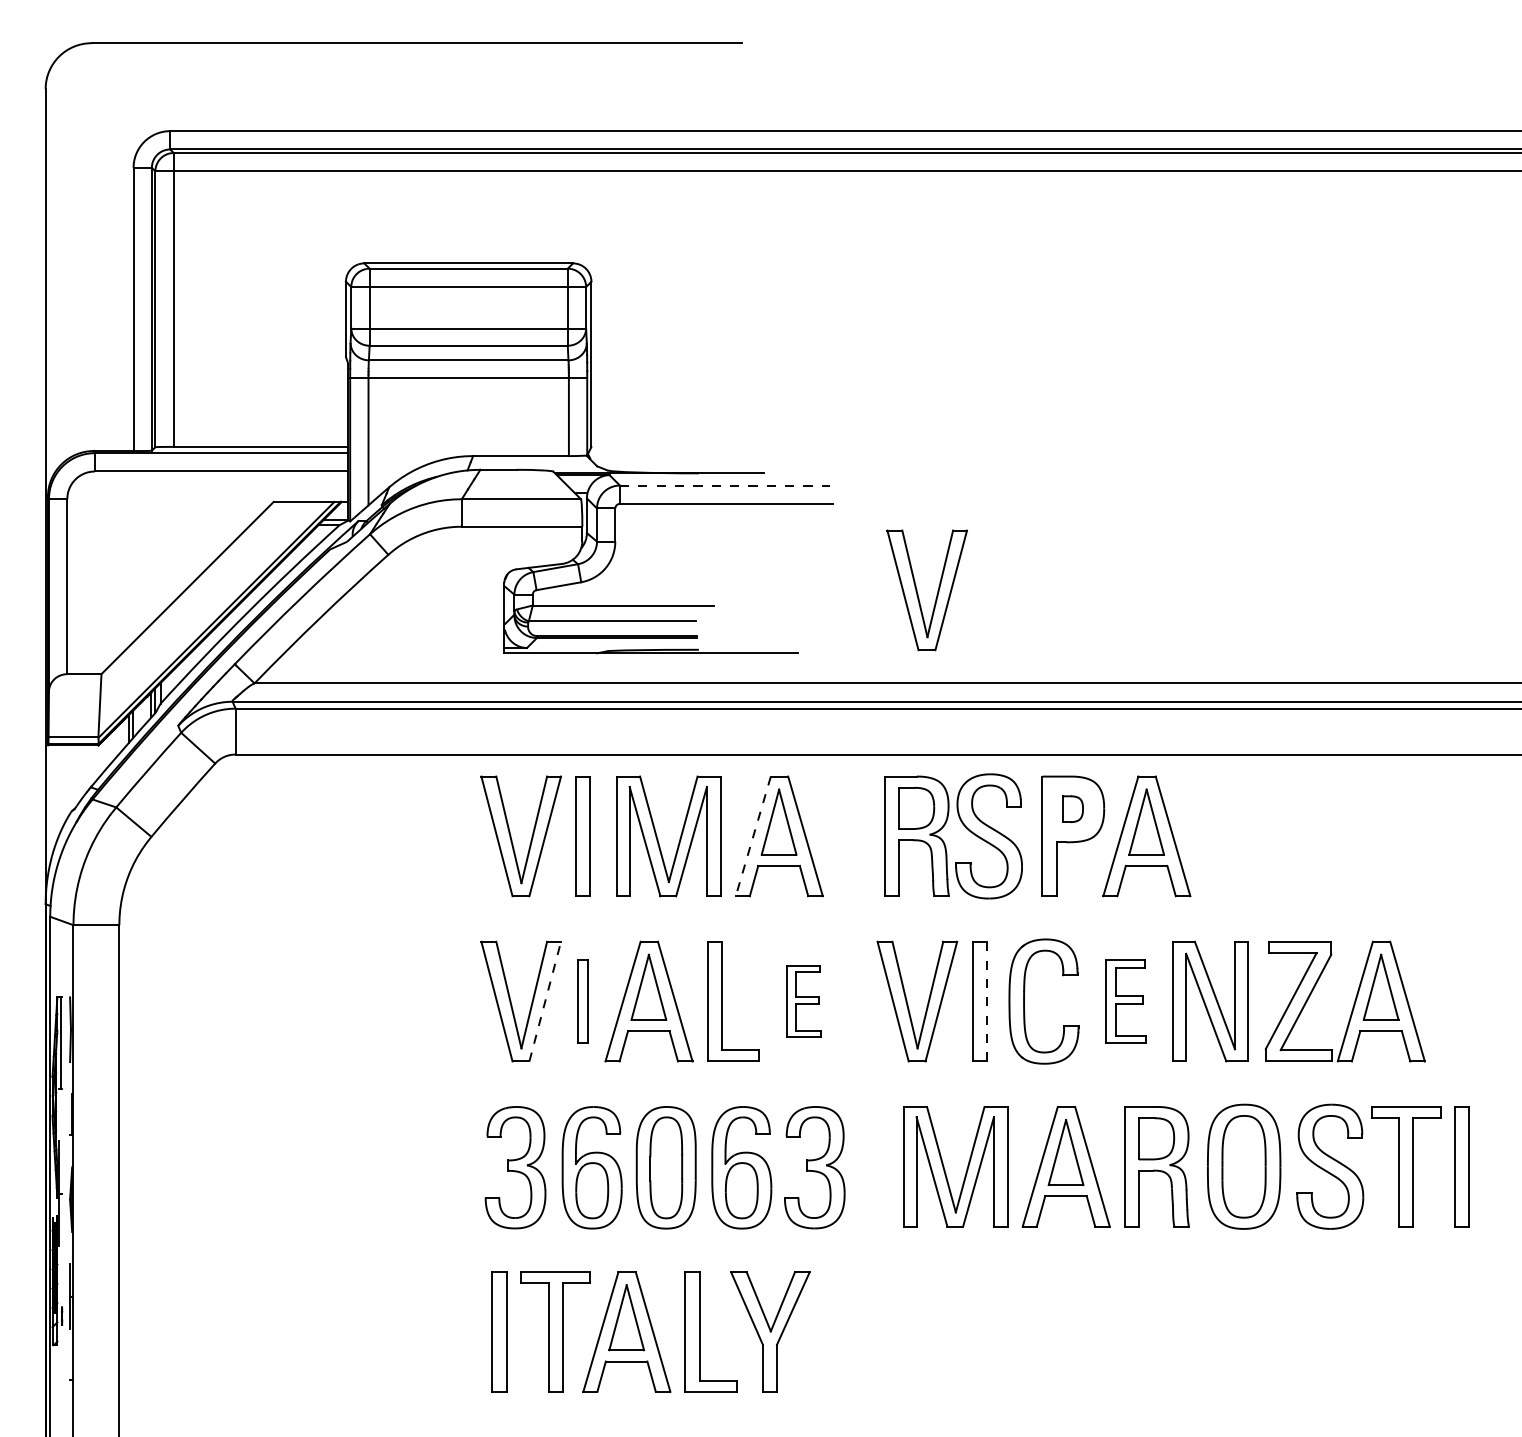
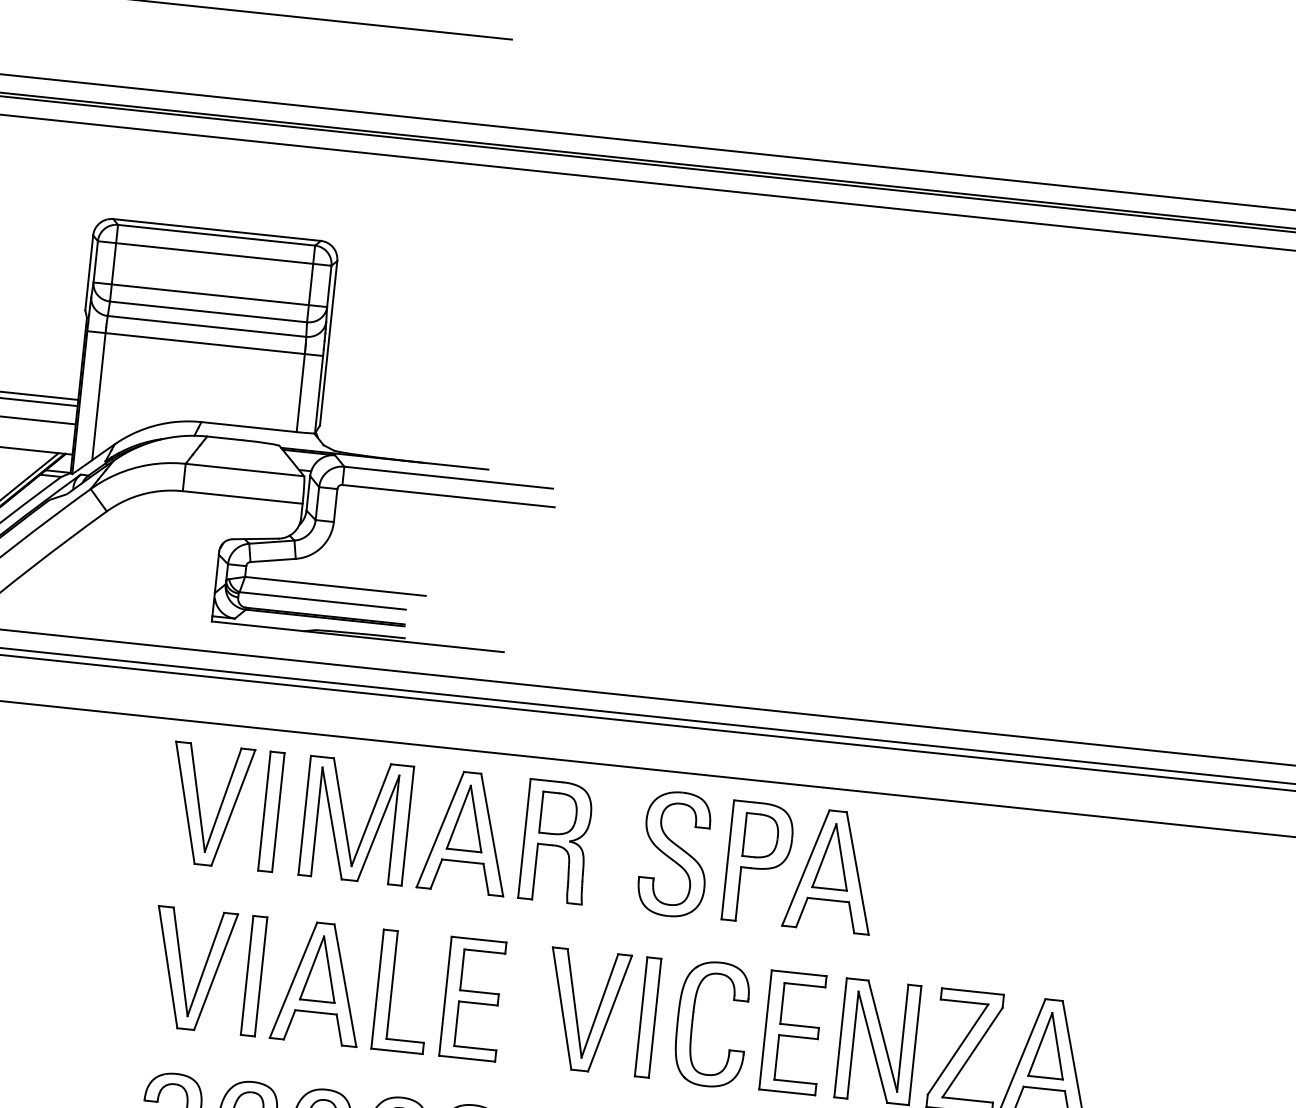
line: (724, 485) -> (448, 477), dashed -> solid
part: (918, 593) -> (629, 605), removed
part: (1072, 808) -> (760, 835), size x1.67
part: (916, 835) -> (555, 840), moved
line: (753, 836) -> (440, 829), dashed -> solid
line: (545, 1001) -> (216, 972), dashed -> solid
part: (582, 1001) -> (253, 975), size x1.43
part: (803, 1001) -> (472, 999), size x1.67
line: (986, 1001) -> (654, 1018), dashed -> solid
part: (1125, 1001) -> (793, 1032), size x1.43

